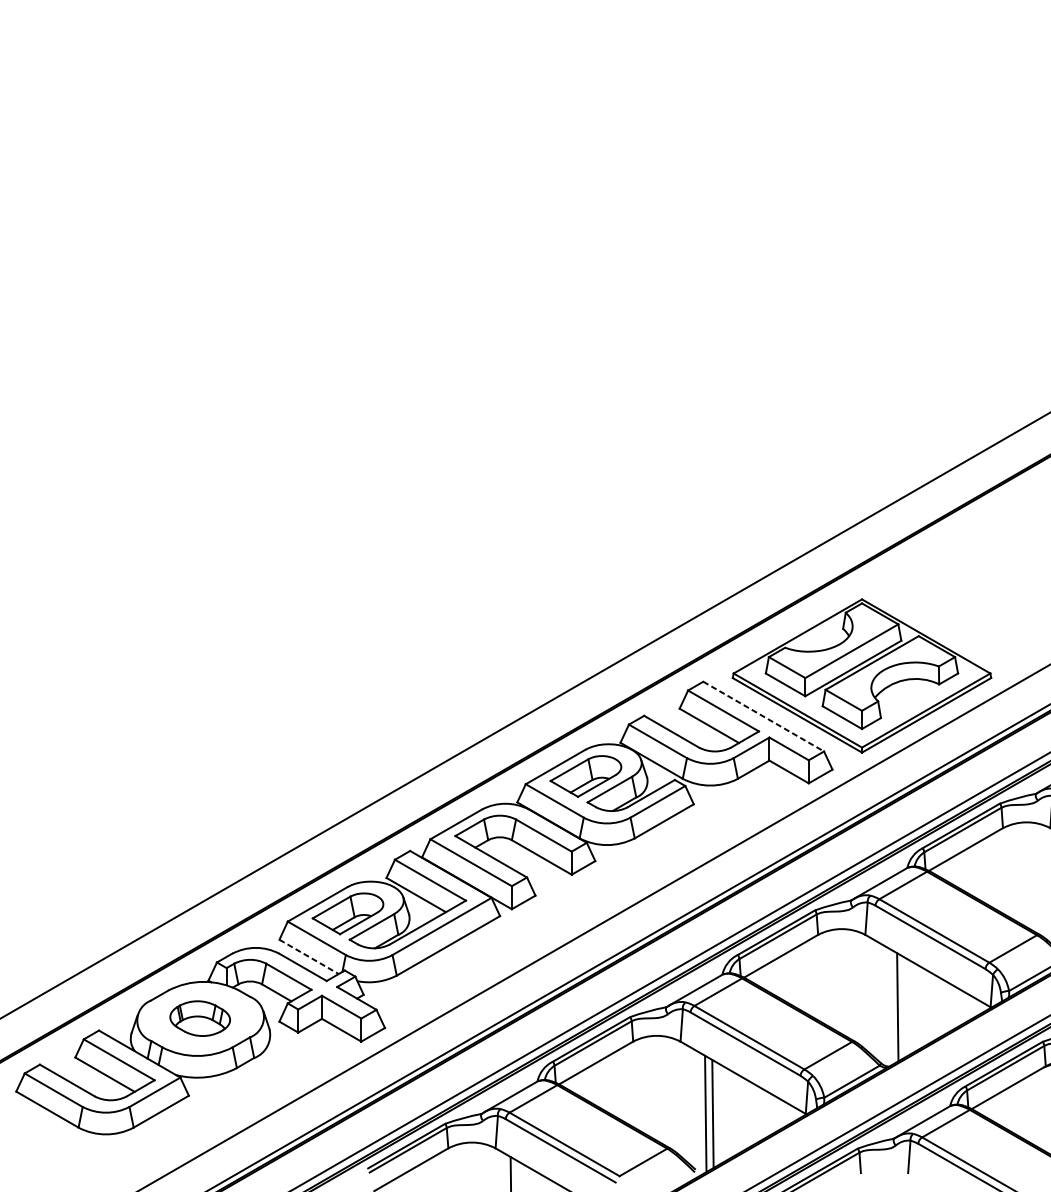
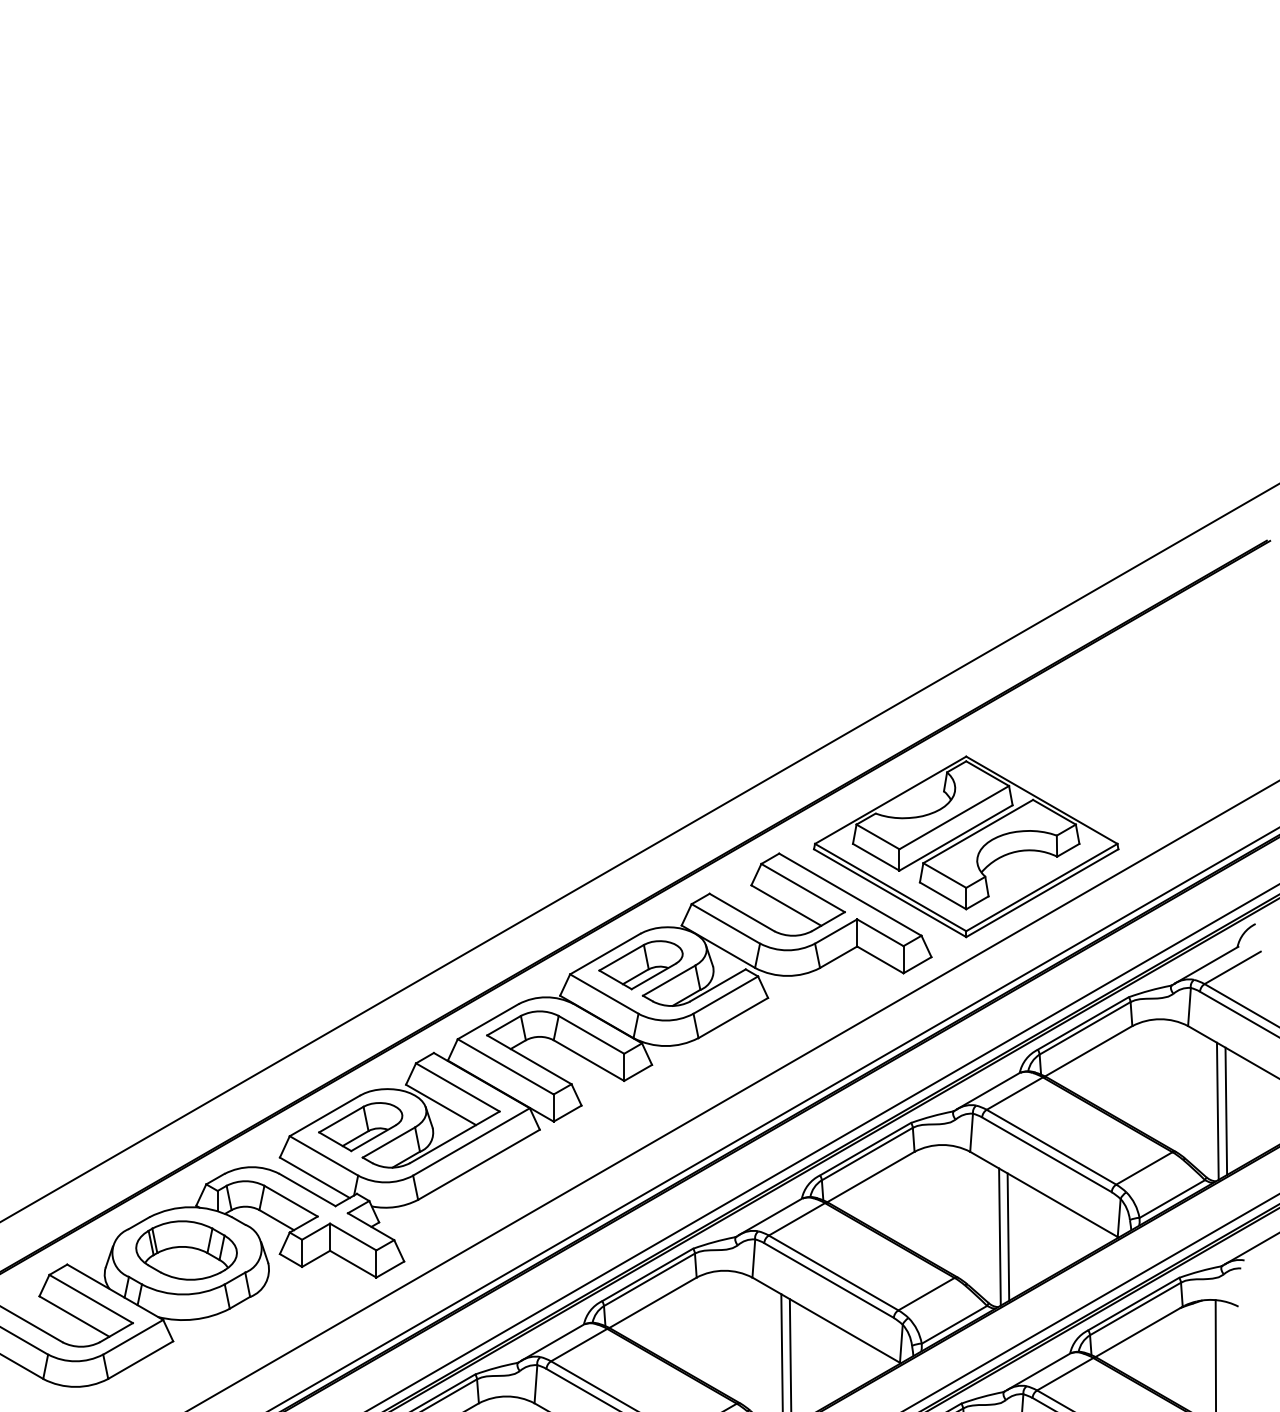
line: (763, 716) -> (850, 894), dashed -> solid
line: (309, 957) -> (315, 1178), dashed -> solid
line: (890, 1006) -> (999, 1236), added
part: (200, 1018) -> (186, 1250), size x1.43

